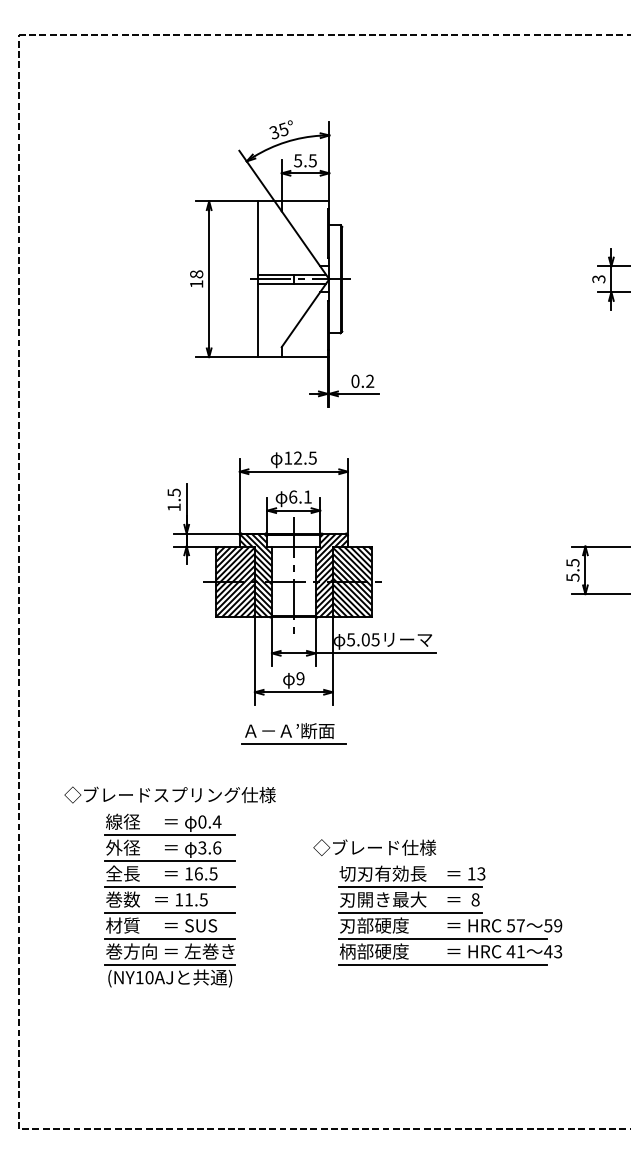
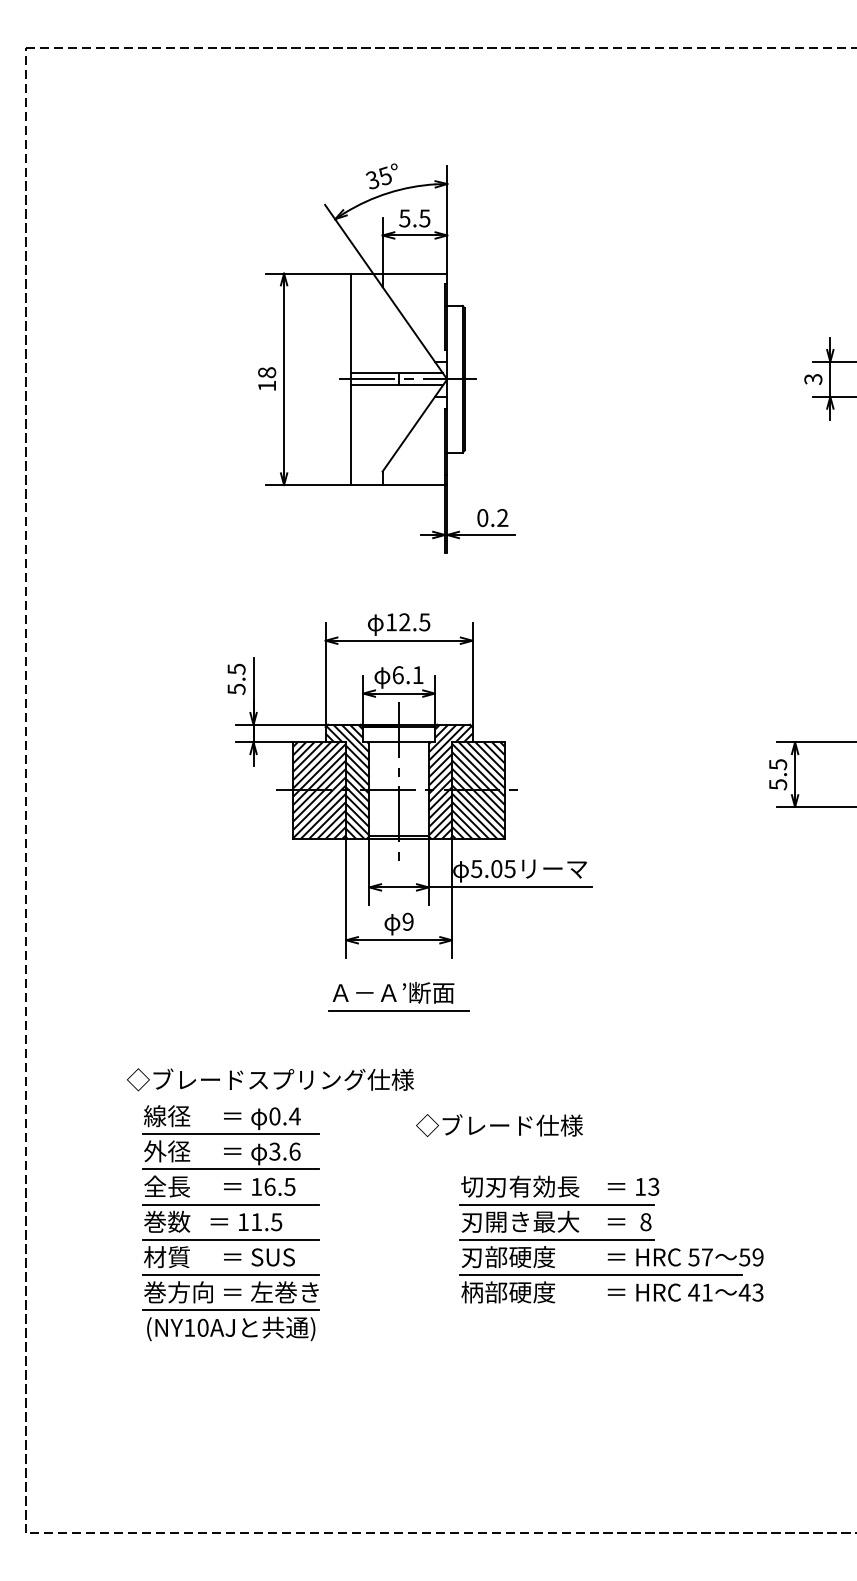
text: (173, 507) -> (235, 689), 1.5 -> 5.5
text: (169, 794) -> (269, 1079), moved
text: (374, 847) -> (499, 1125), moved
line: (442, 964) -> (600, 1309), removed

